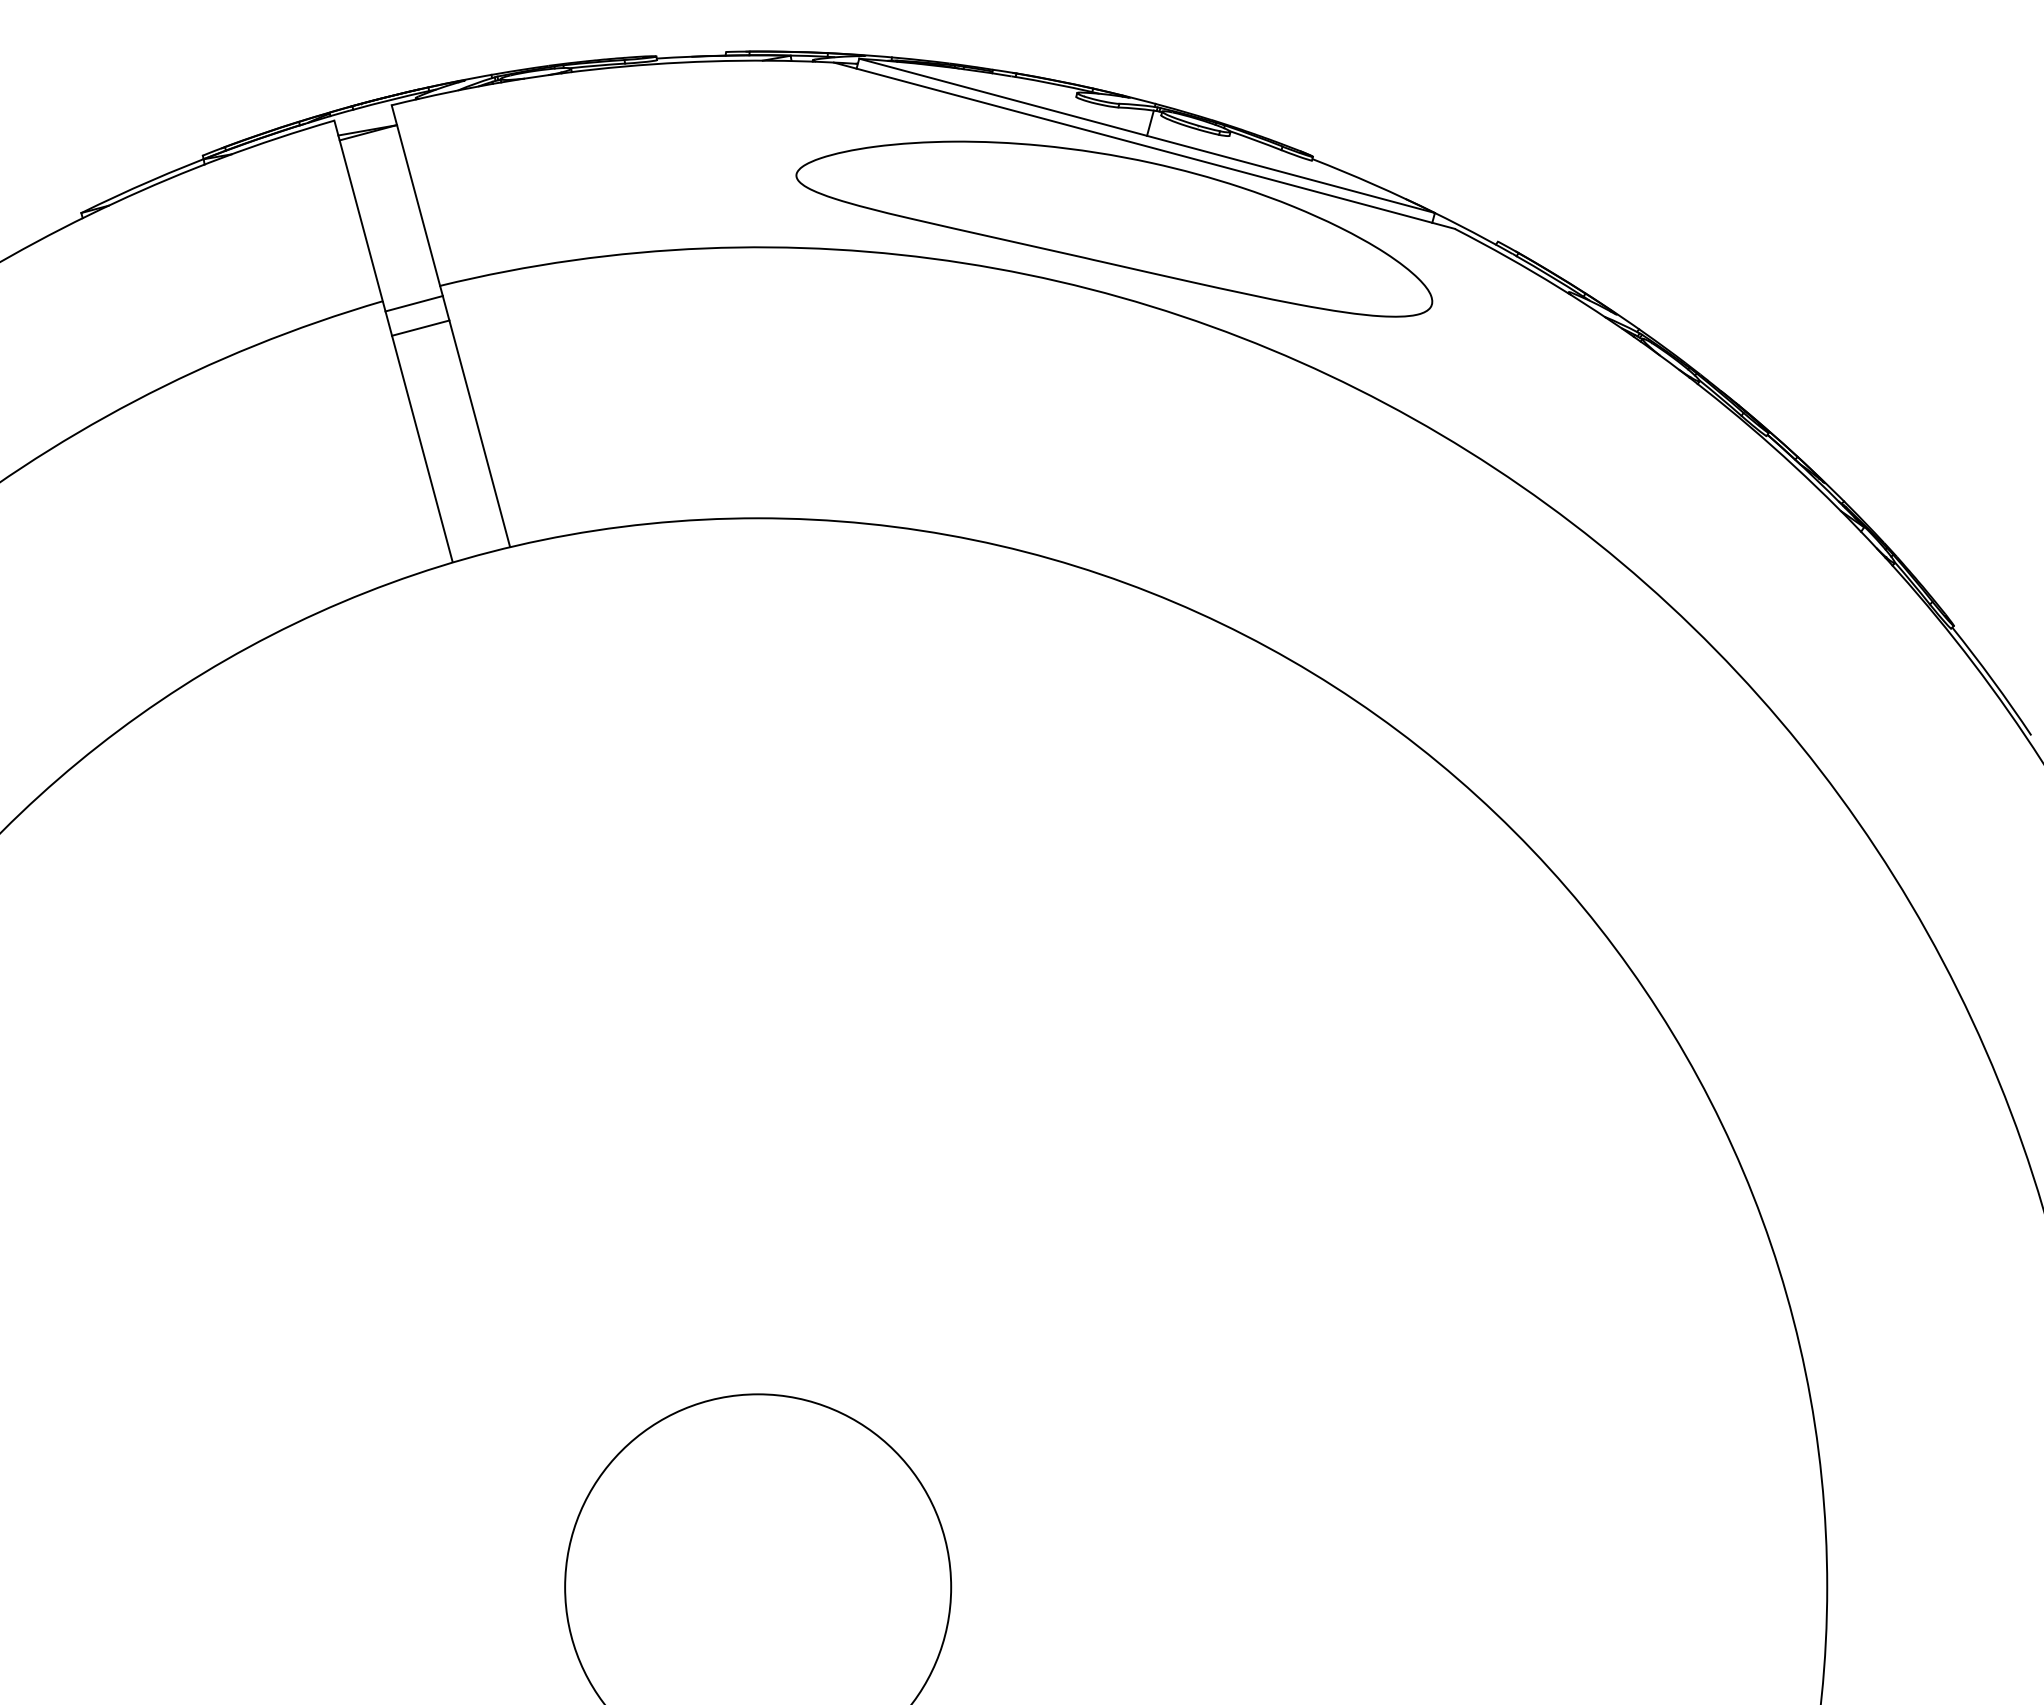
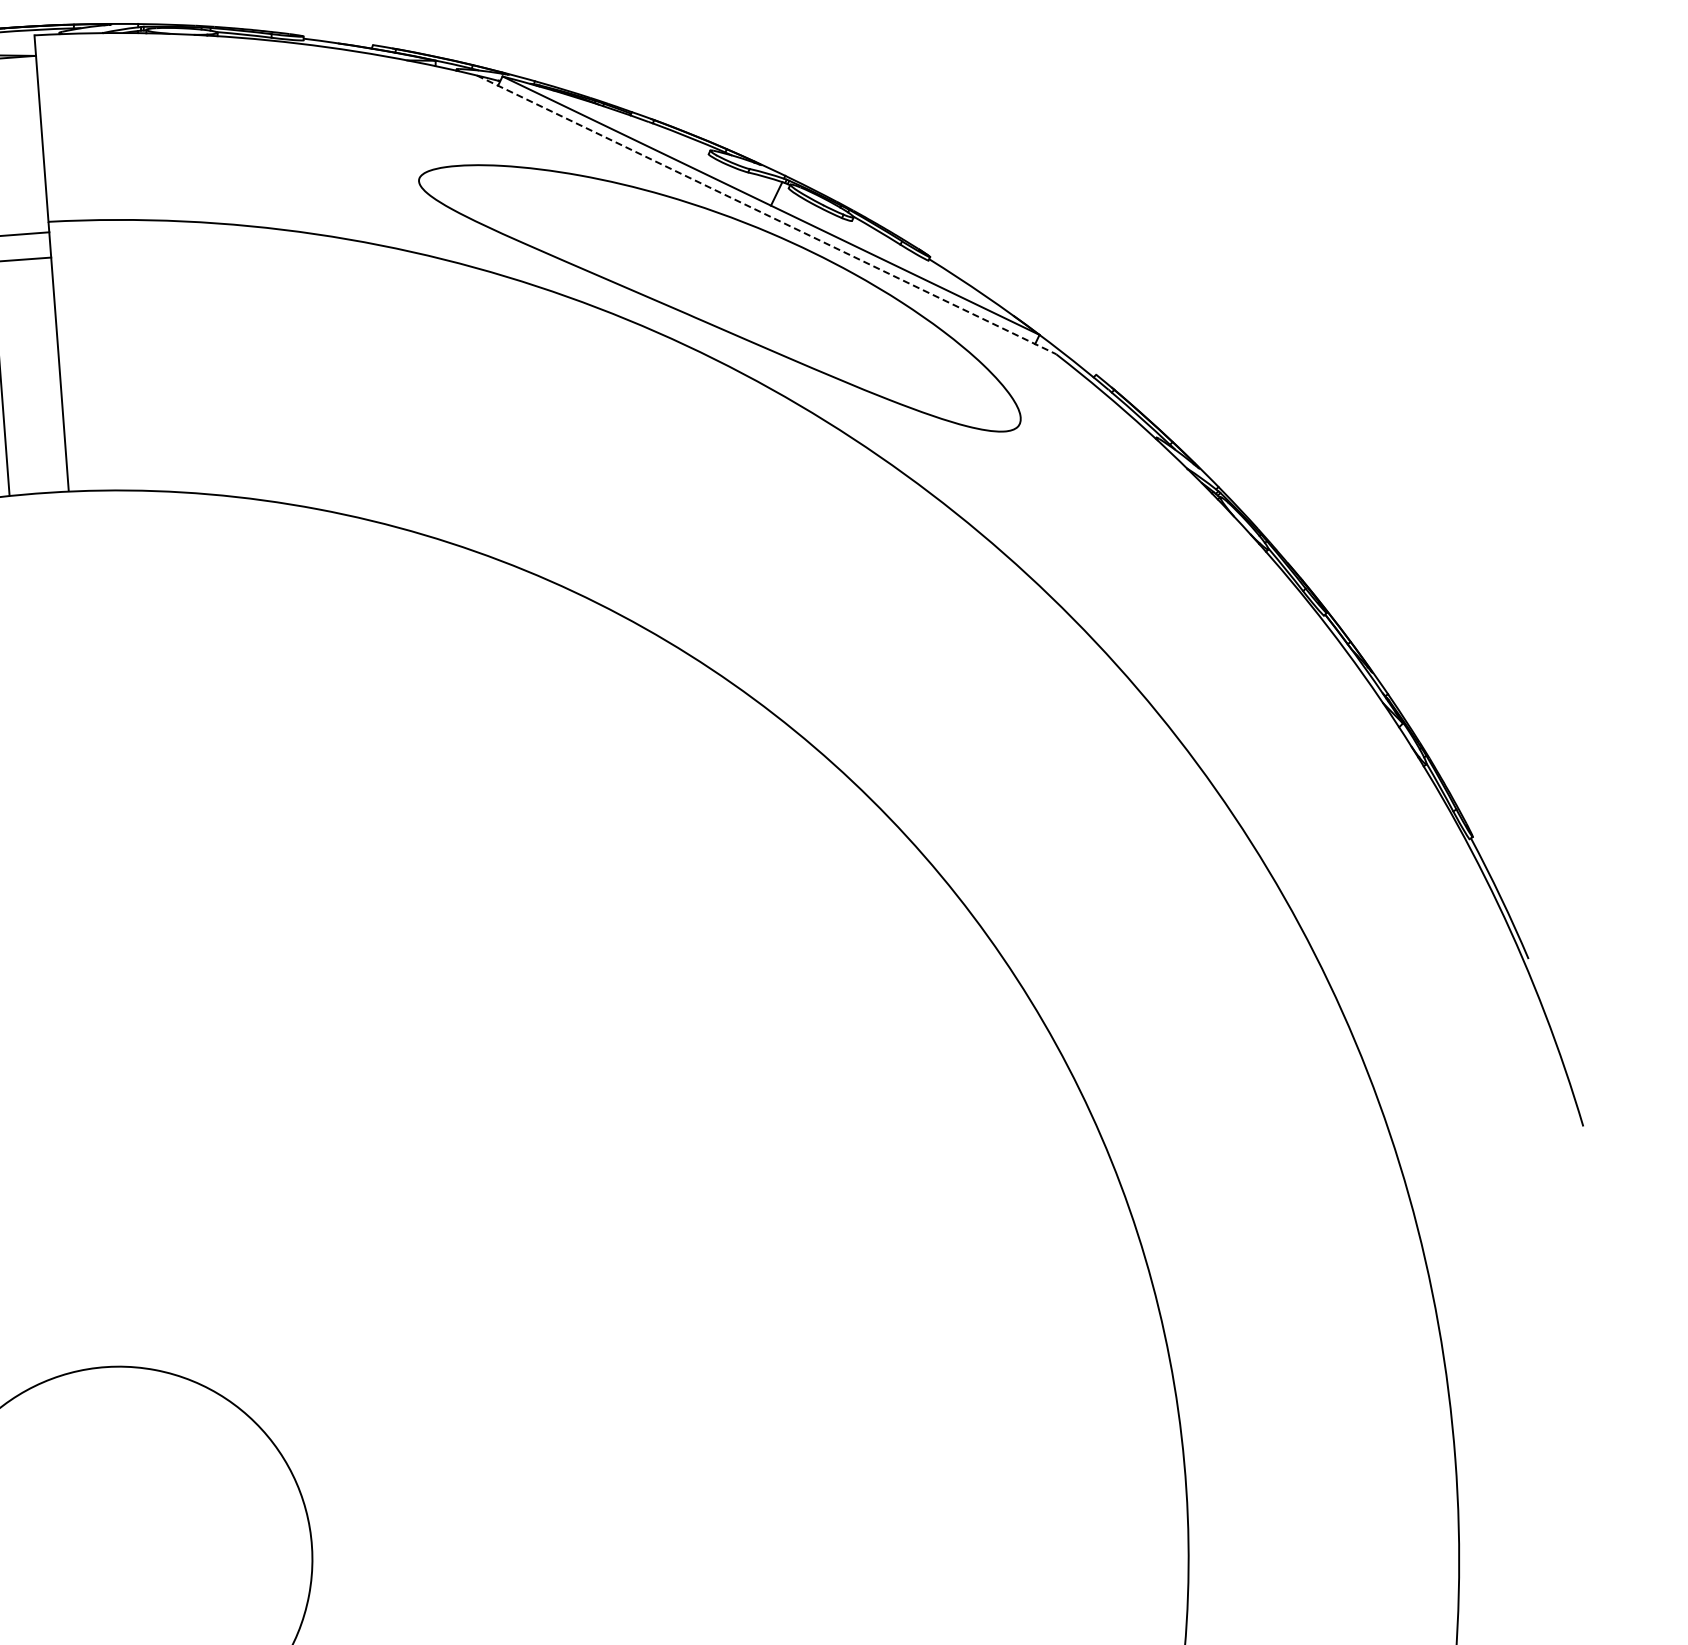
line: (1144, 145) -> (766, 214), solid -> dashed

